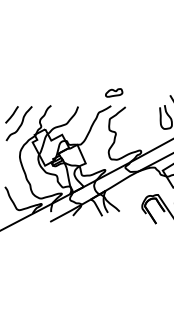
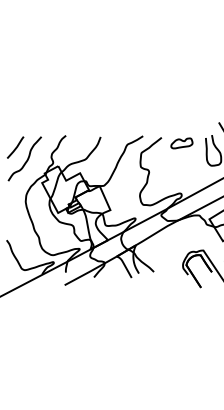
part: (113, 92) -> (181, 143), moved

